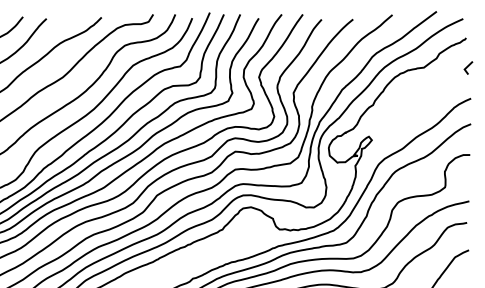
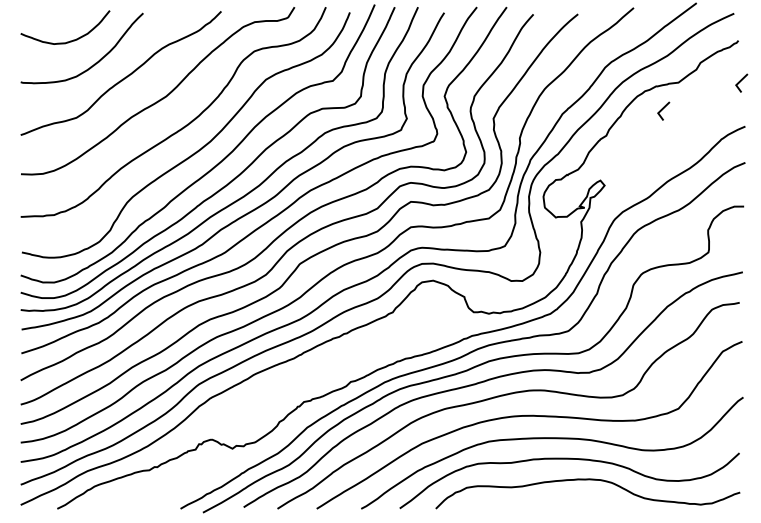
line: (413, 86) -> (663, 109), added

